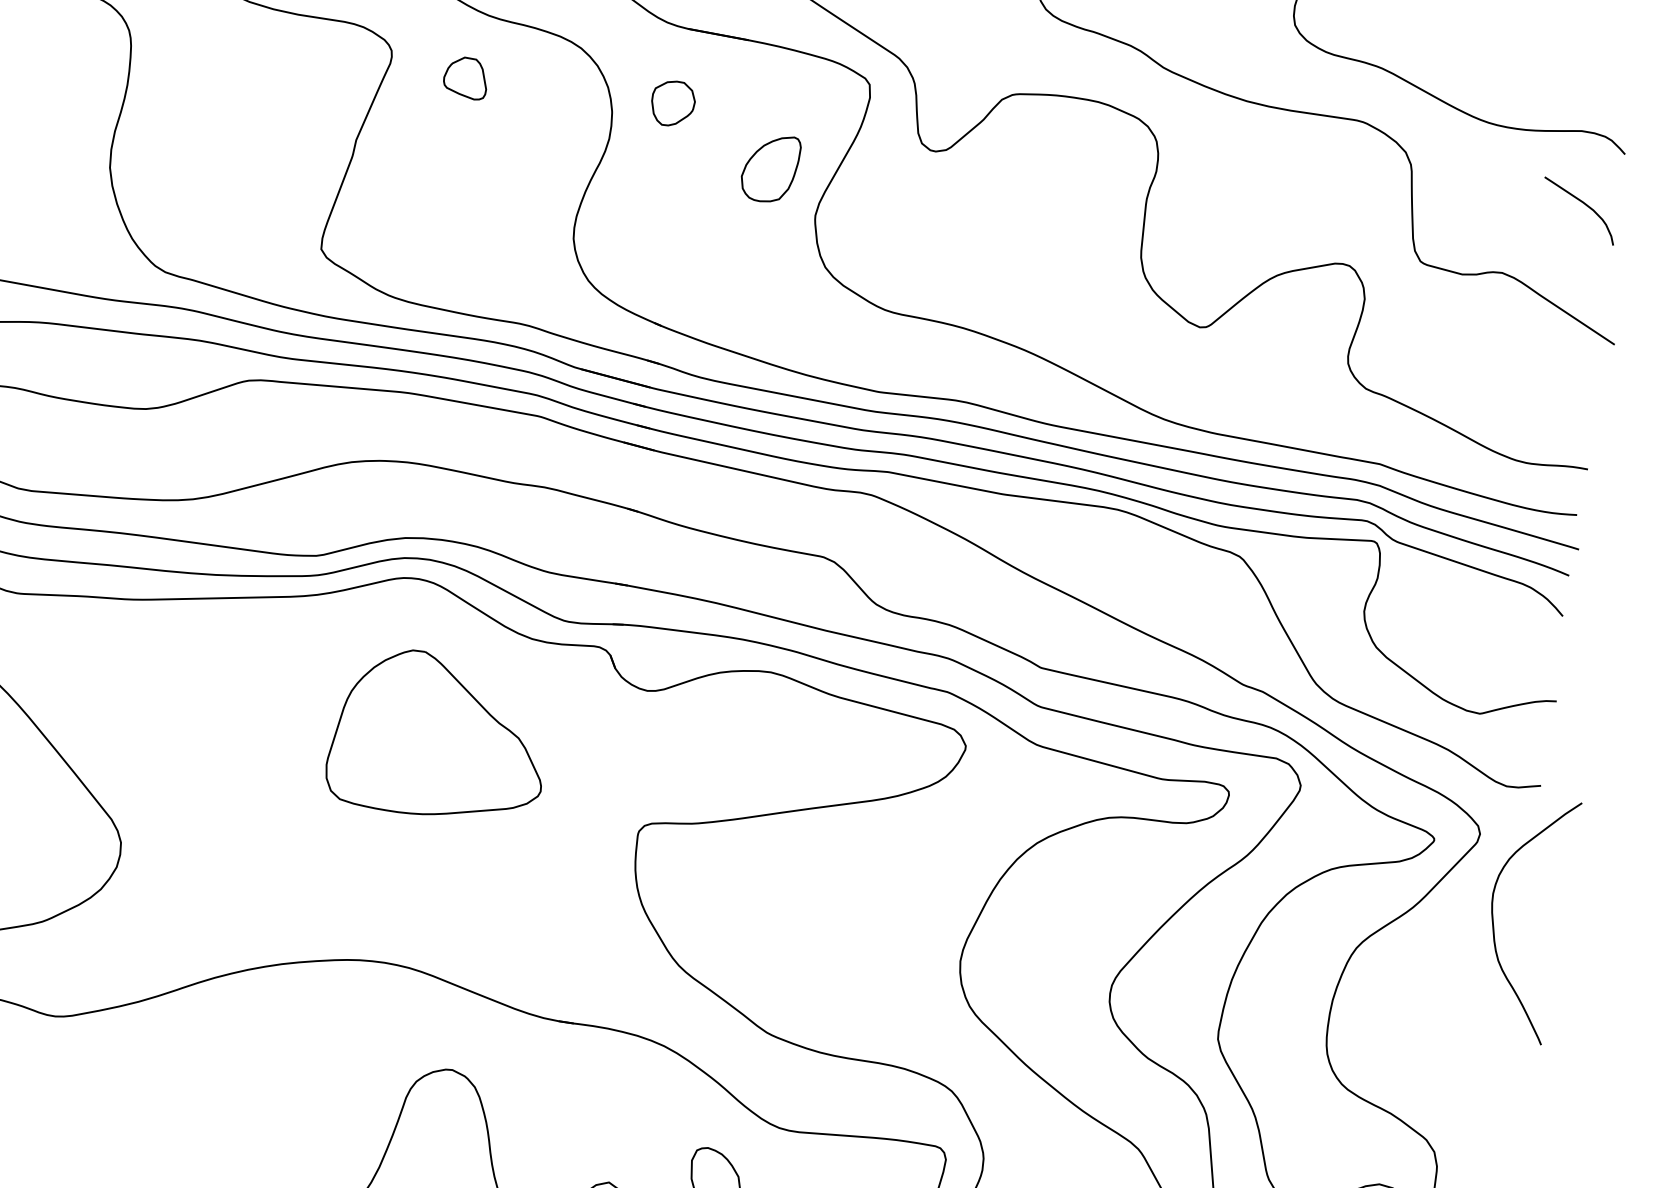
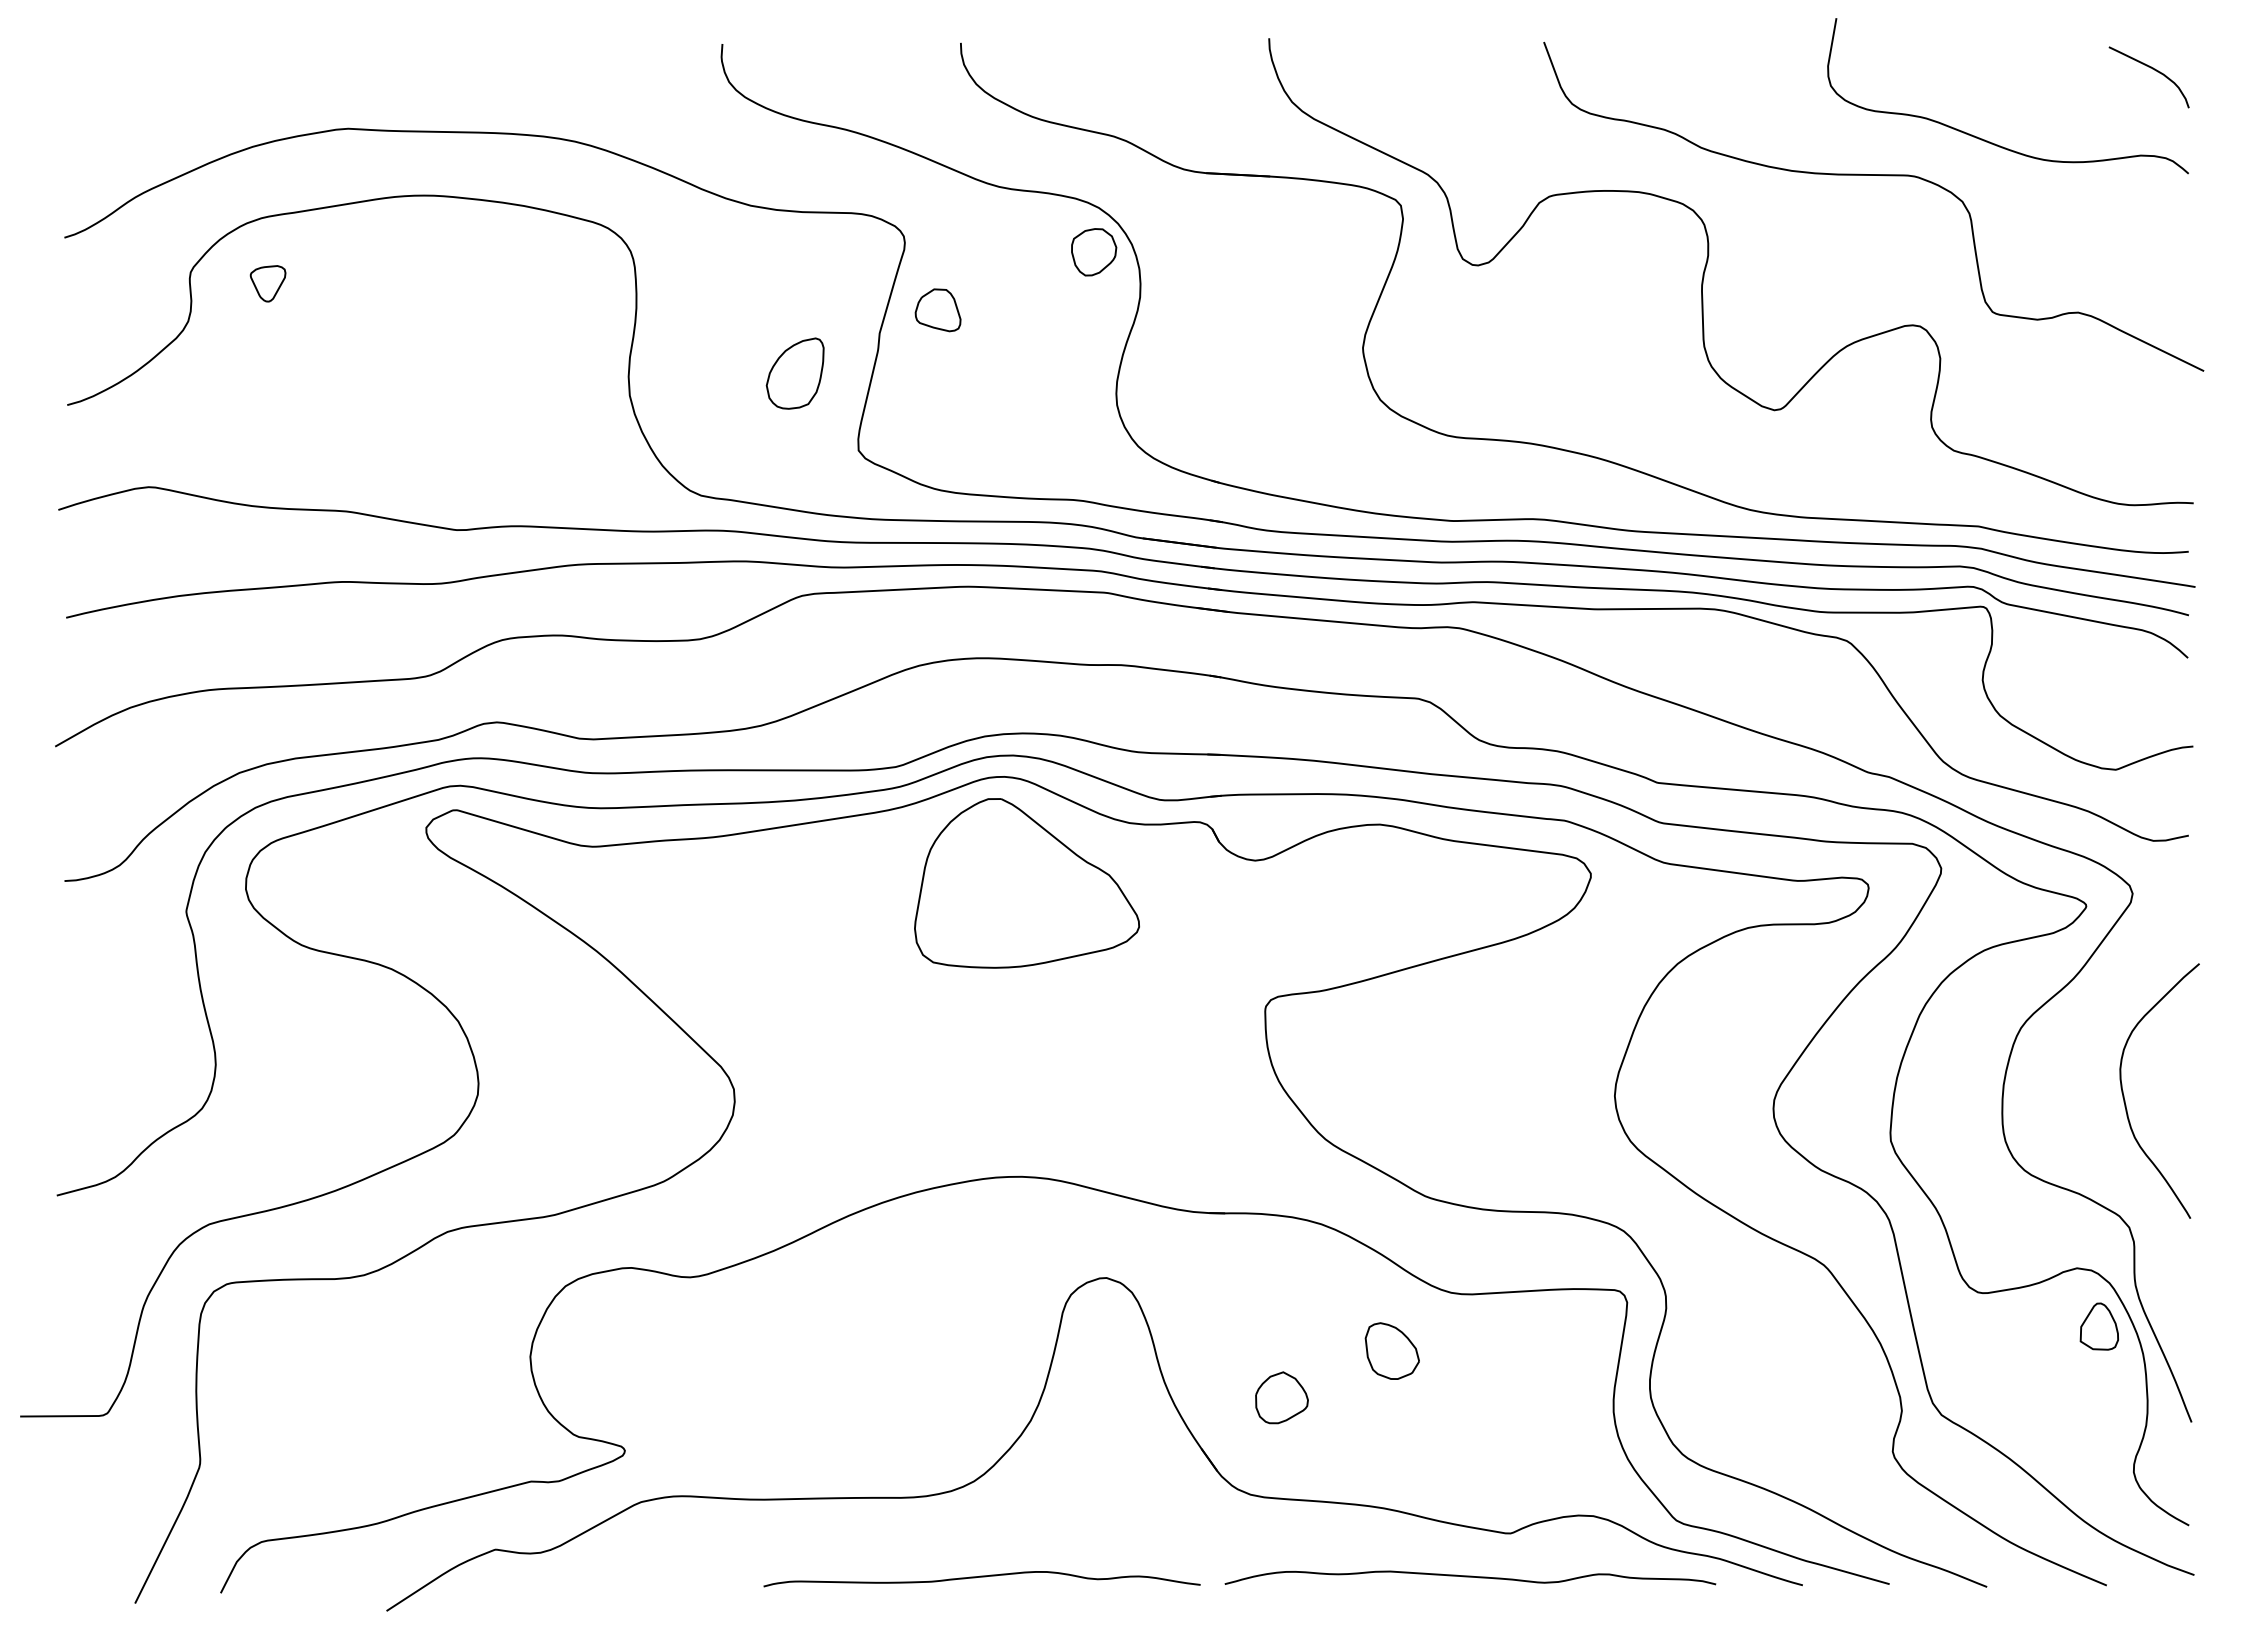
part: (465, 78) -> (937, 310), moved
part: (673, 103) -> (1094, 252), moved
part: (769, 168) -> (794, 373), moved
curve: (1583, 204) -> (2152, 69), moved
part: (438, 735) -> (1026, 883), moved
curve: (1493, 919) -> (2124, 1095), moved

